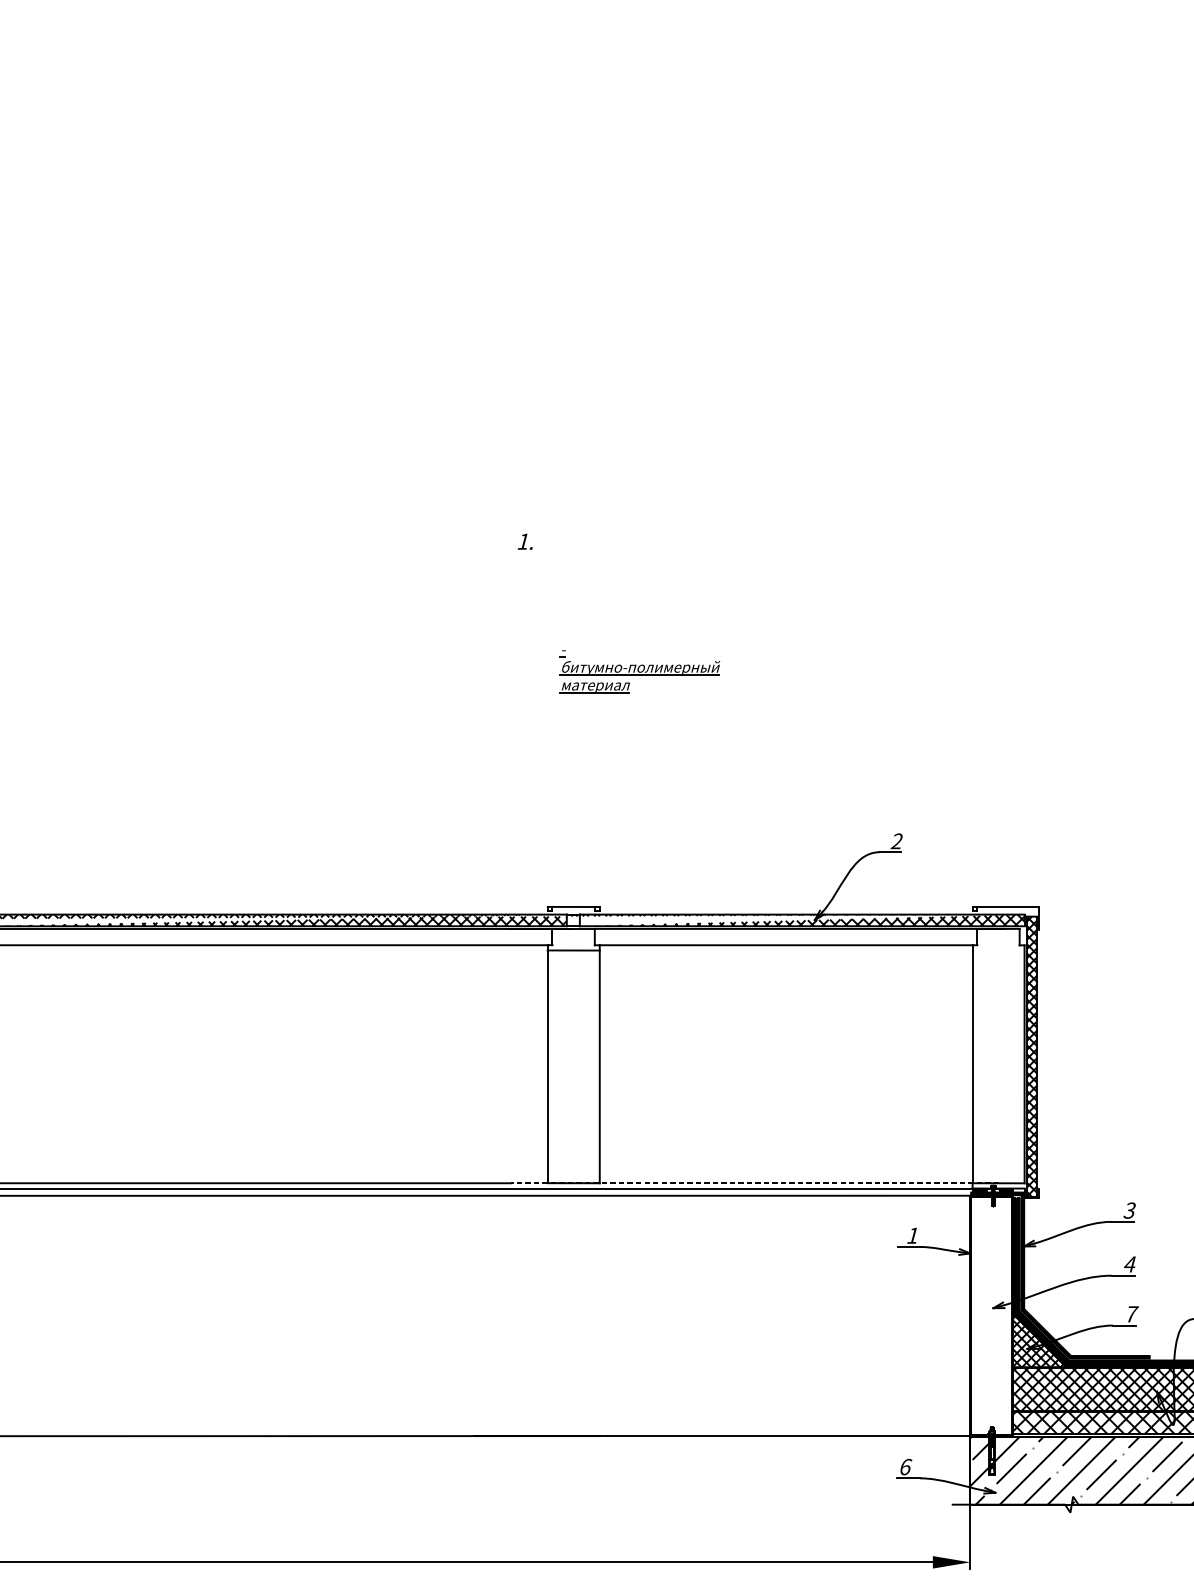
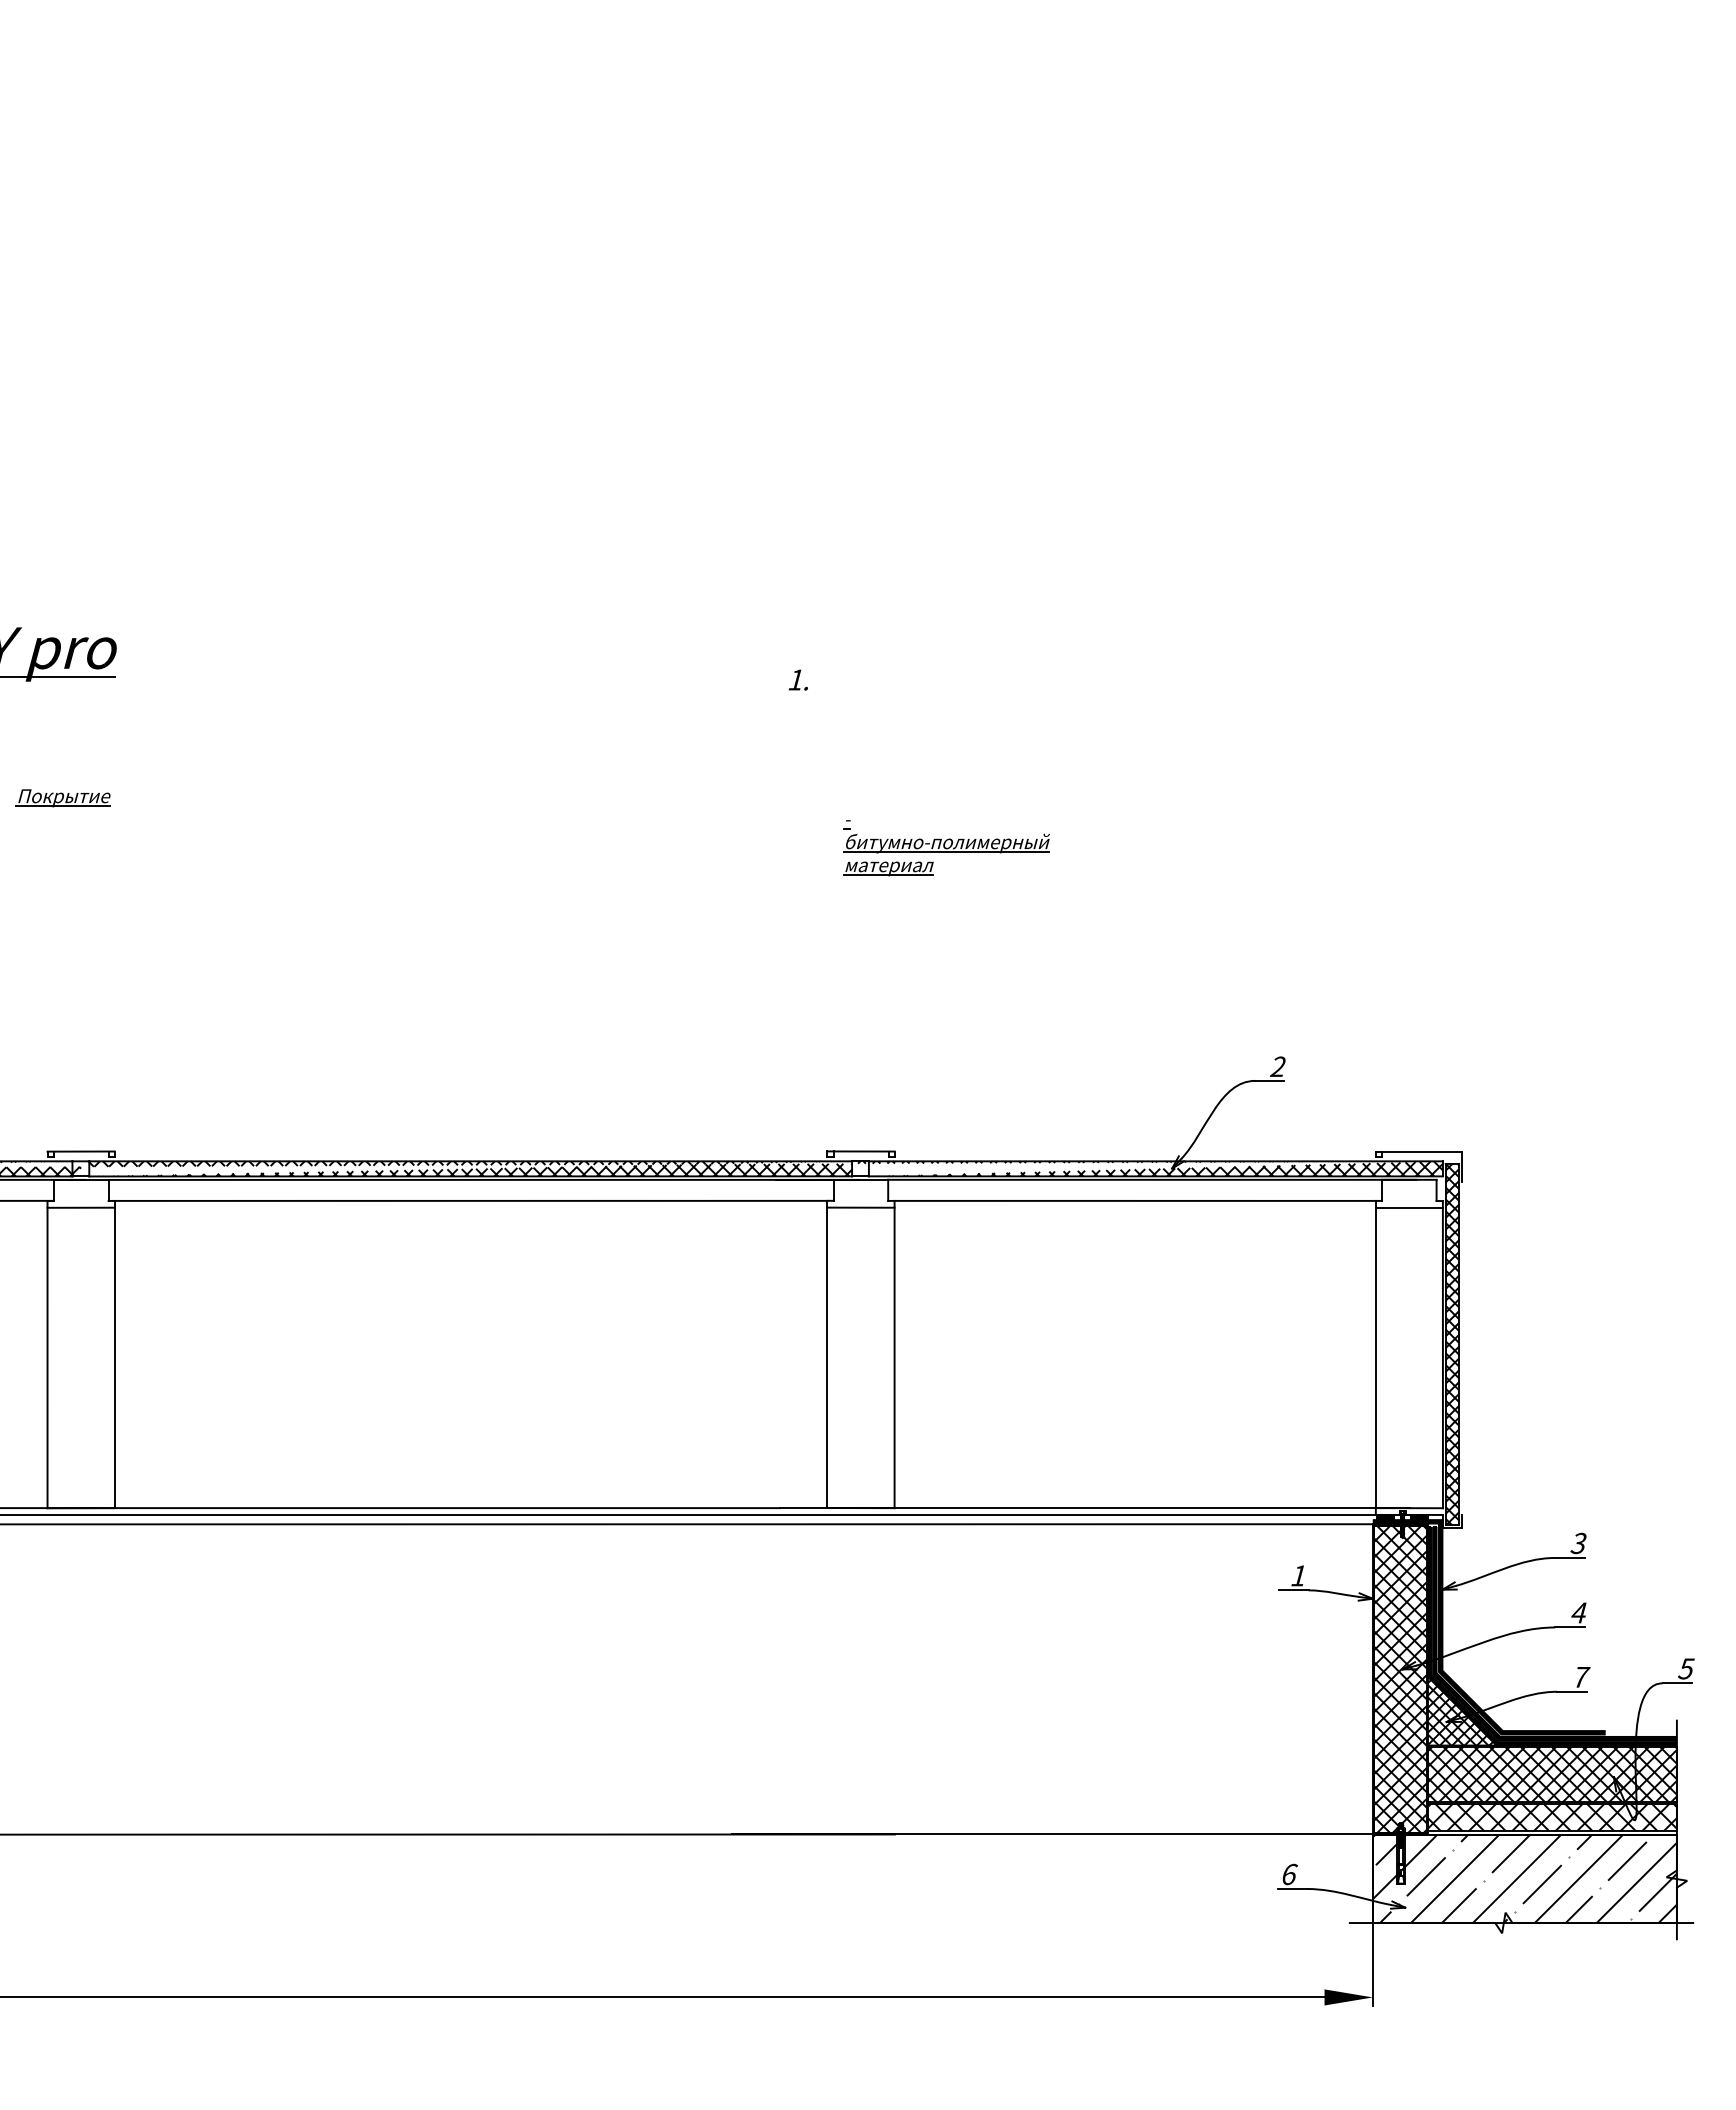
line: (997, 950) -> (1408, 1207), added
line: (754, 1183) -> (1094, 1508), dashed -> solid
hatch: (991, 1316) -> (1400, 1679), added

